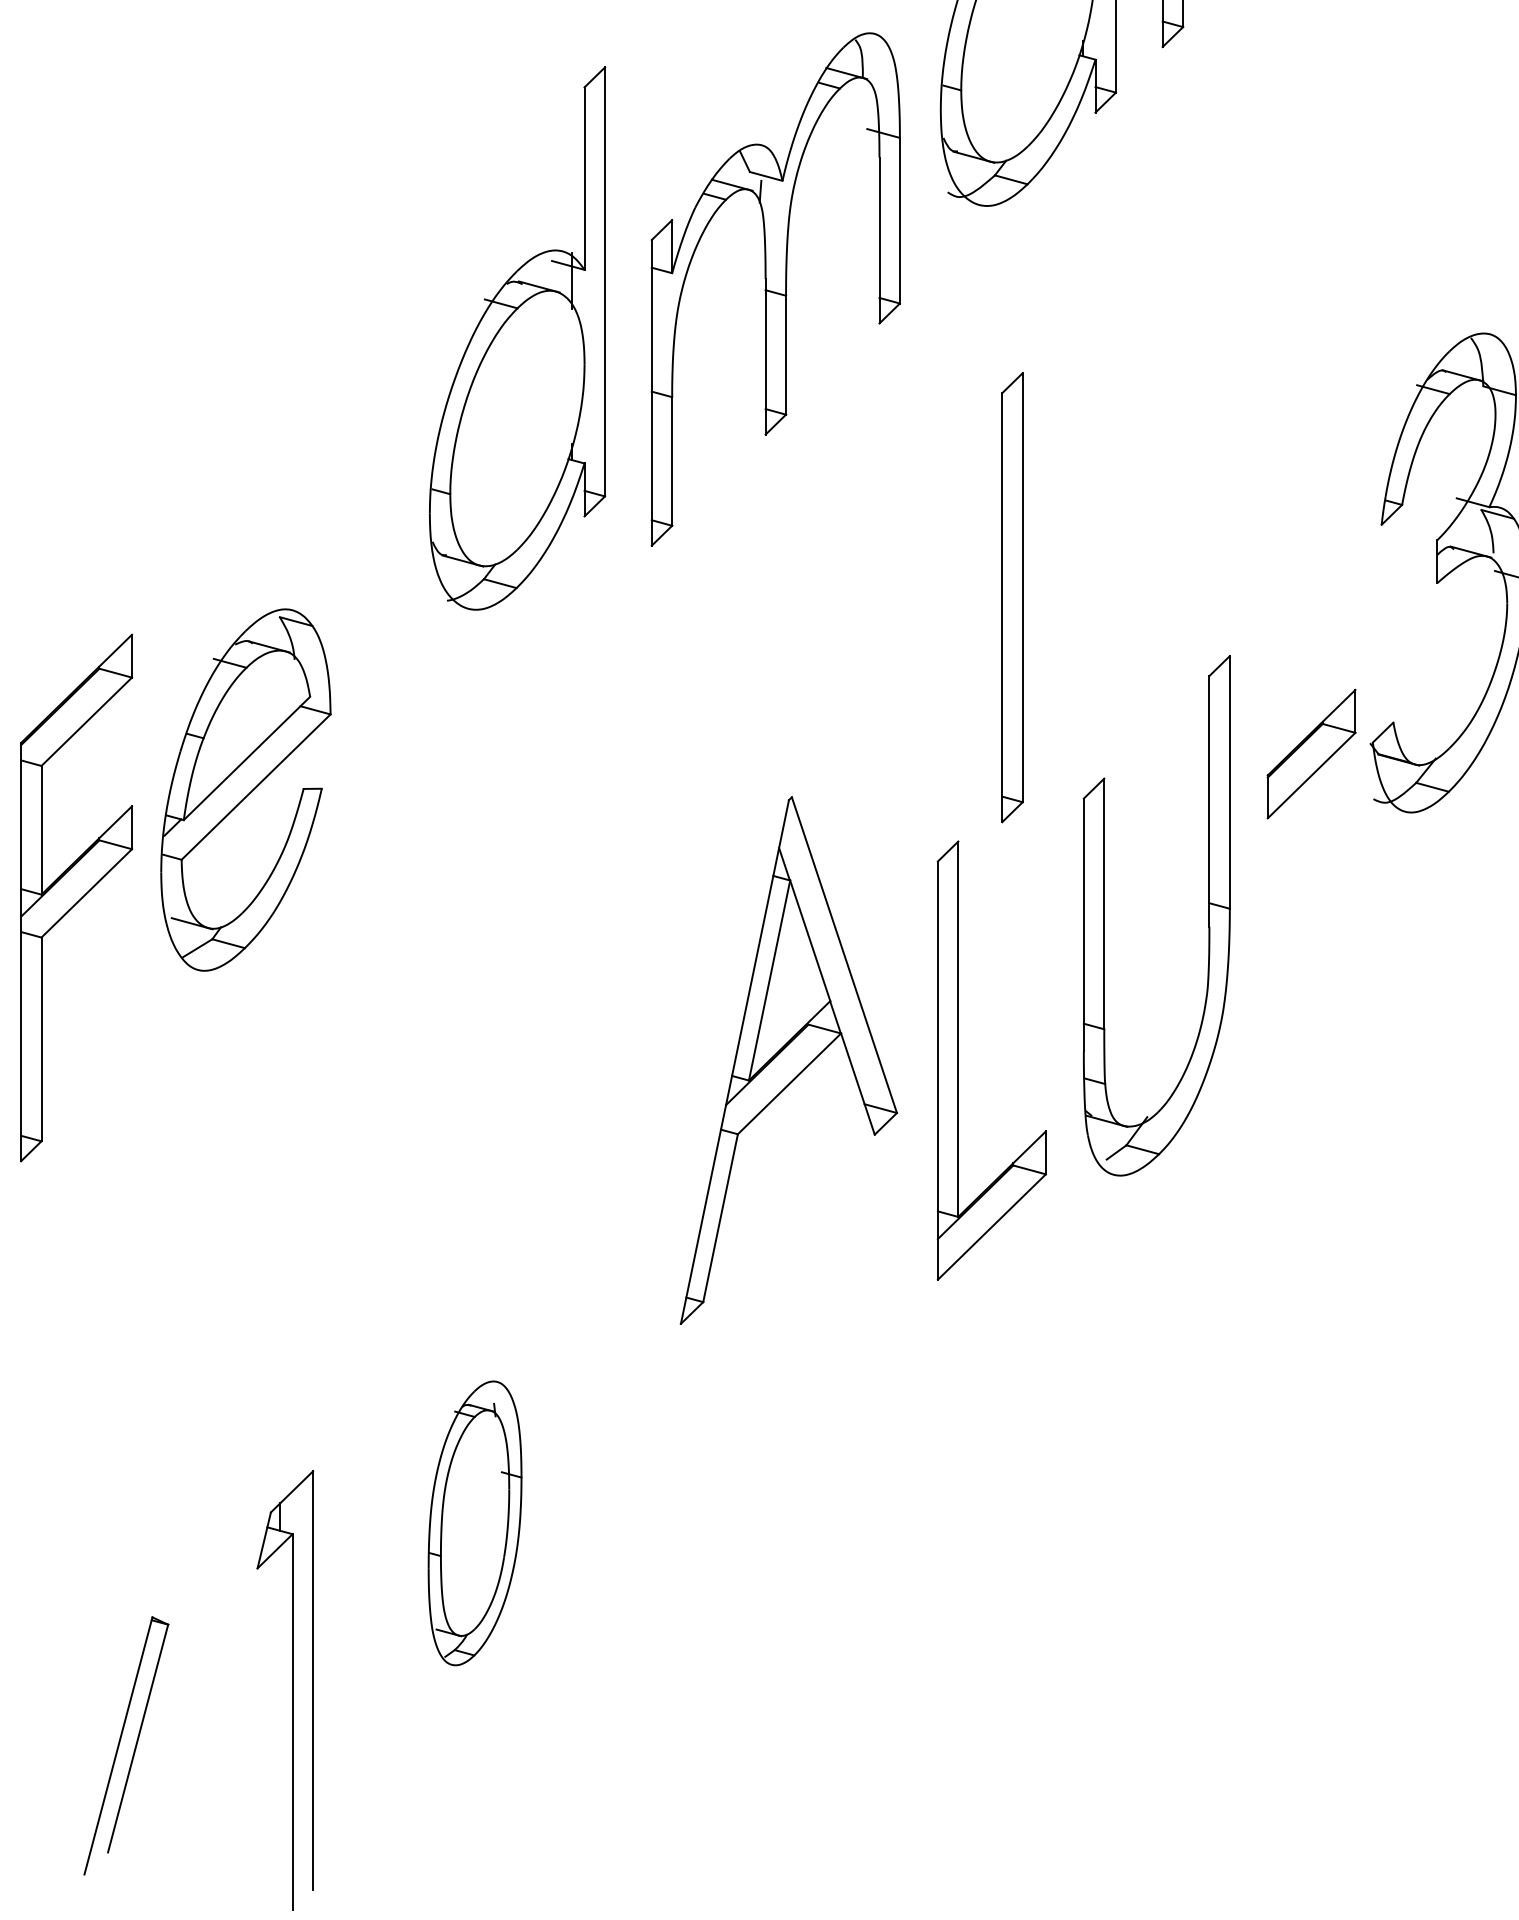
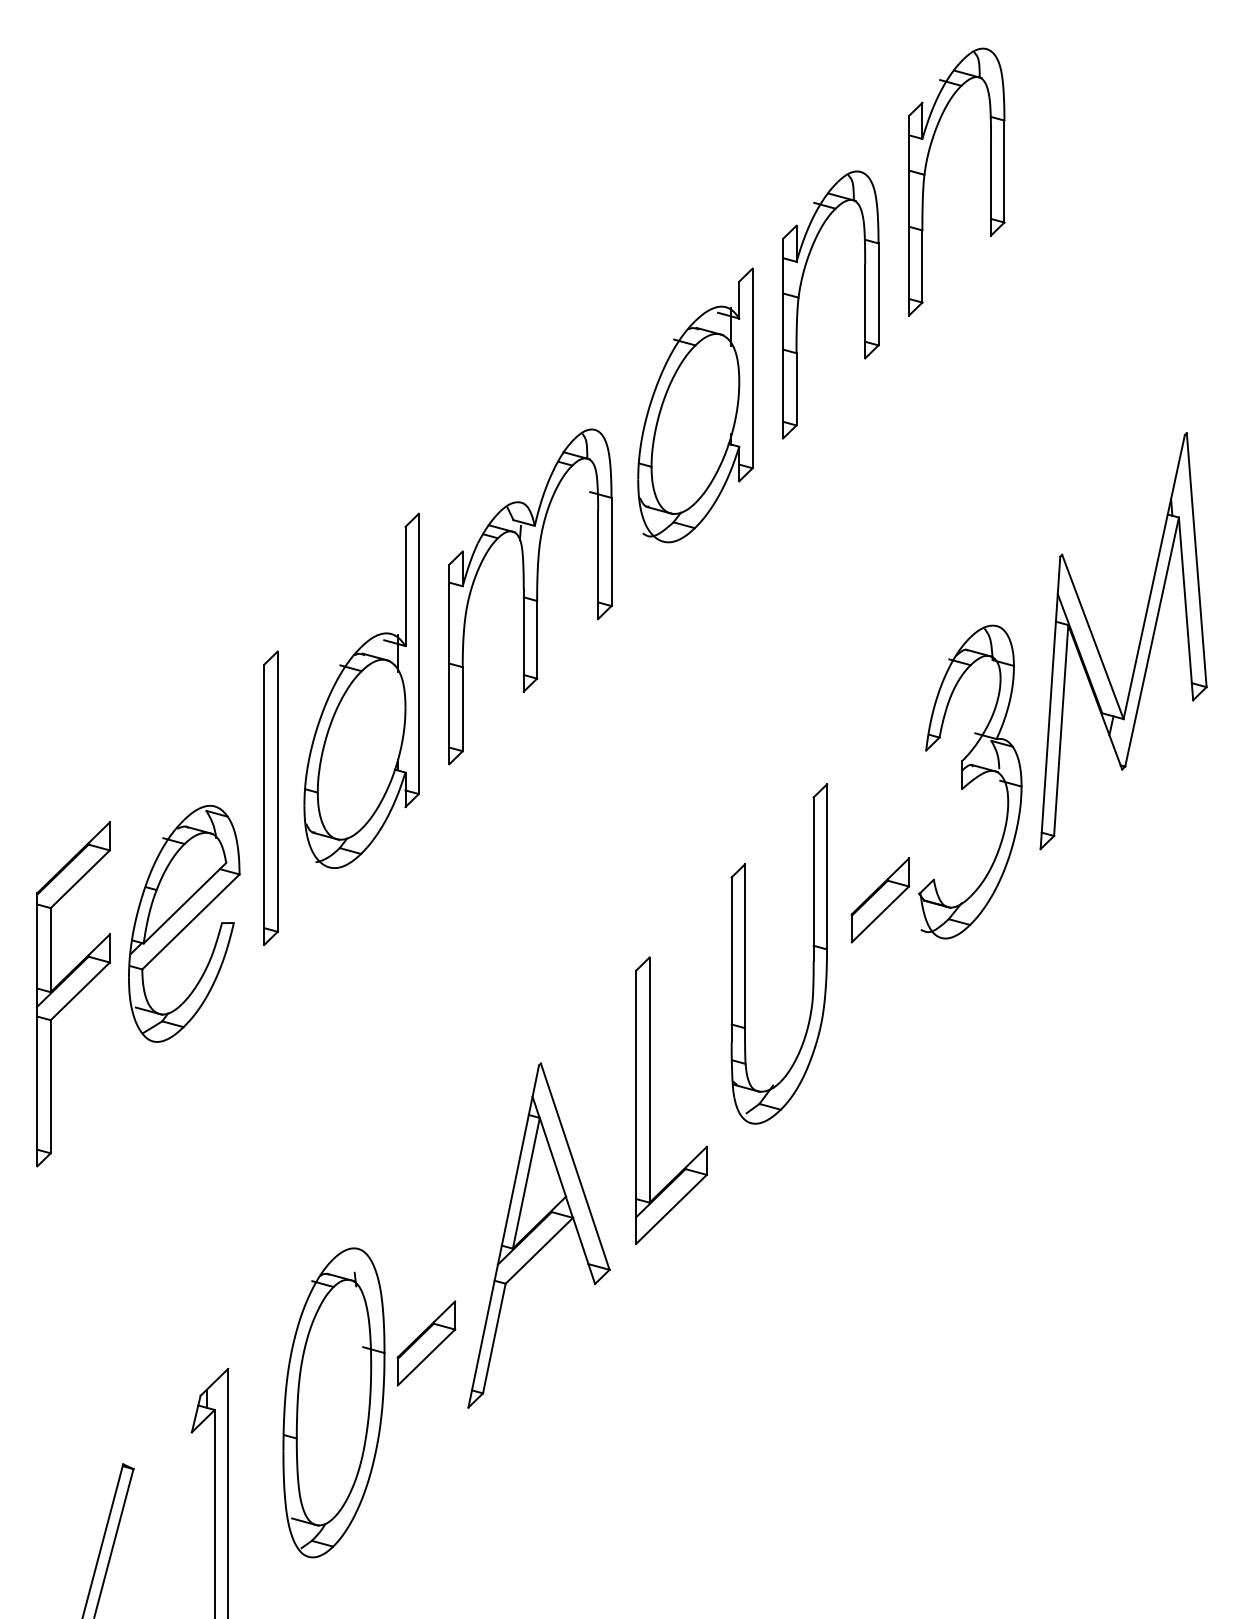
part: (517, 337) -> (361, 690), moved
part: (1011, 596) -> (270, 797), moved
part: (1207, 904) -> (812, 946), moved
part: (788, 1060) -> (538, 1235), moved
part: (616, 1432) -> (426, 1343), added
part: (474, 1522) -> (333, 1402), size x1.67

